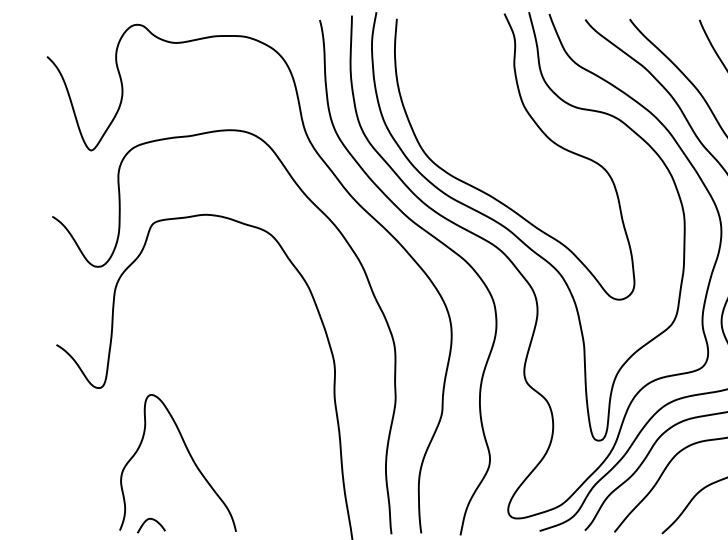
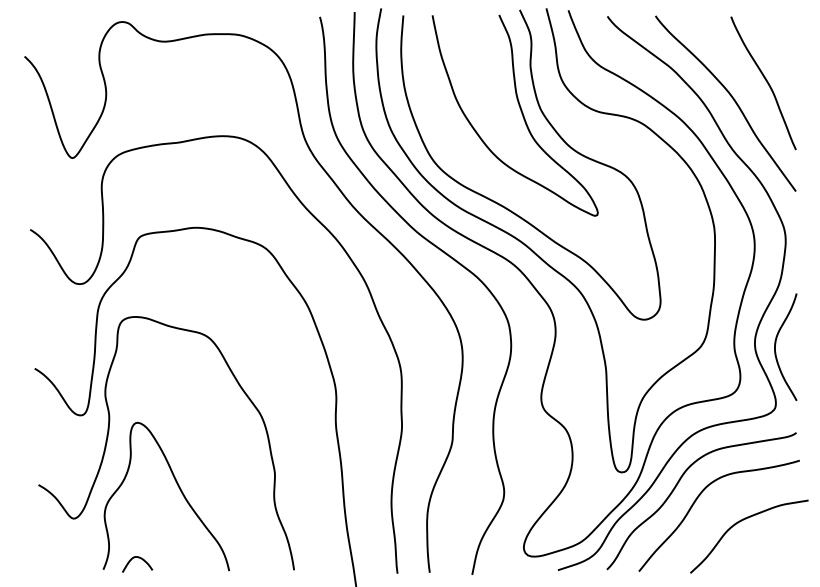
curve: (505, 110) -> (521, 114), added
curve: (125, 402) -> (109, 431), added

